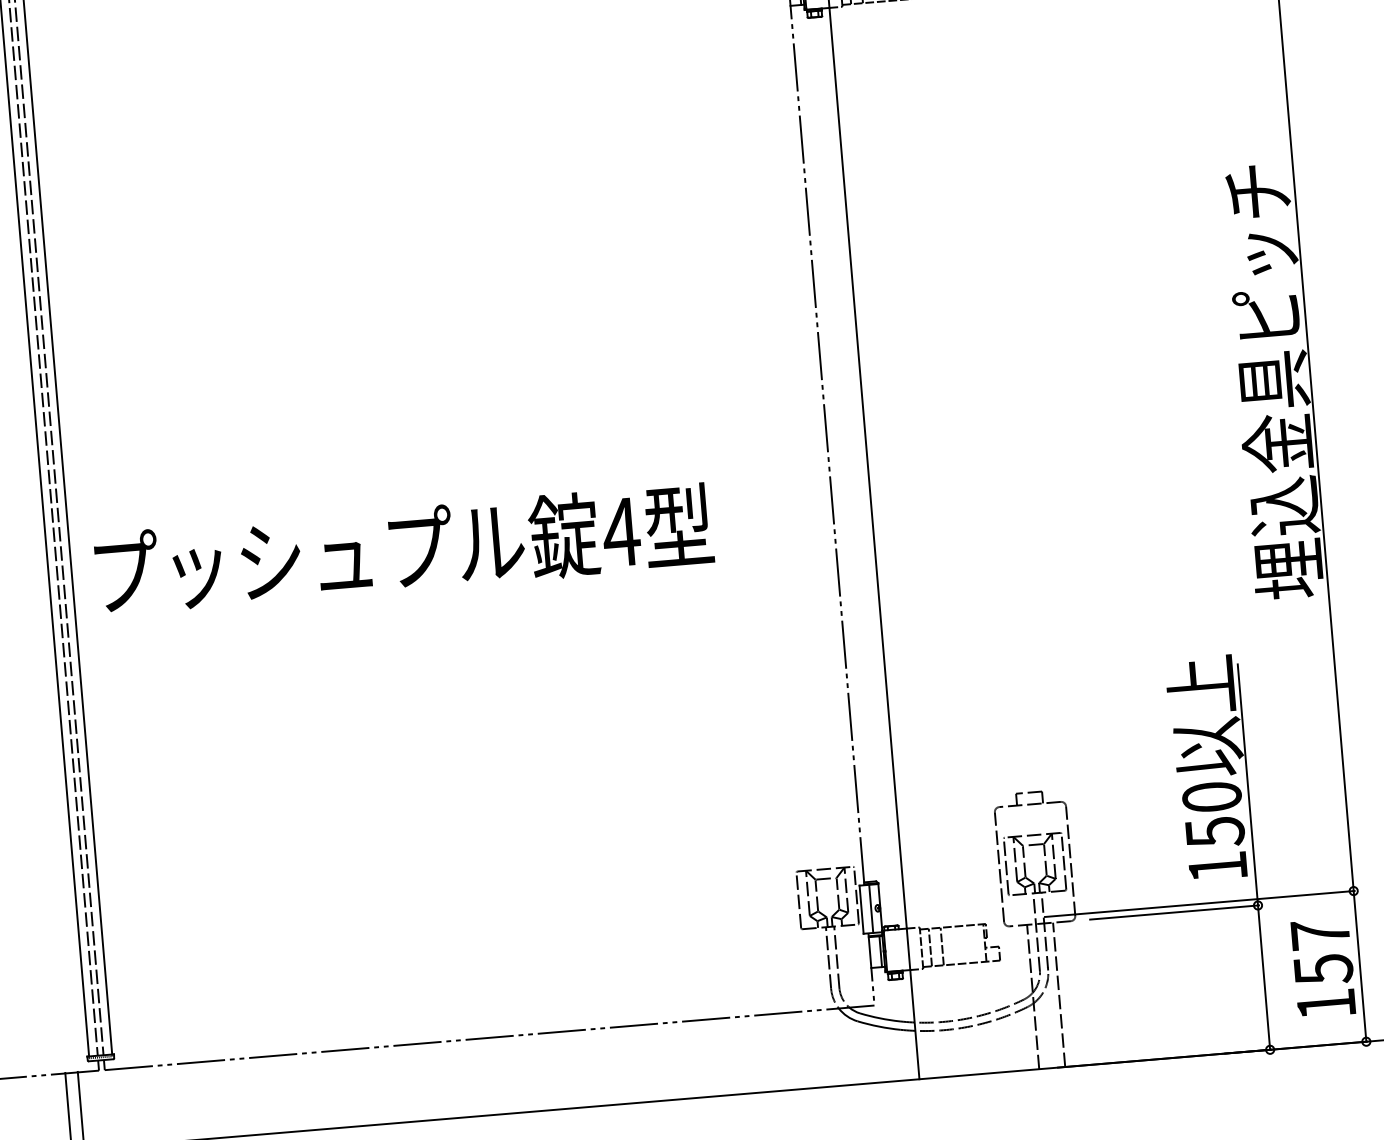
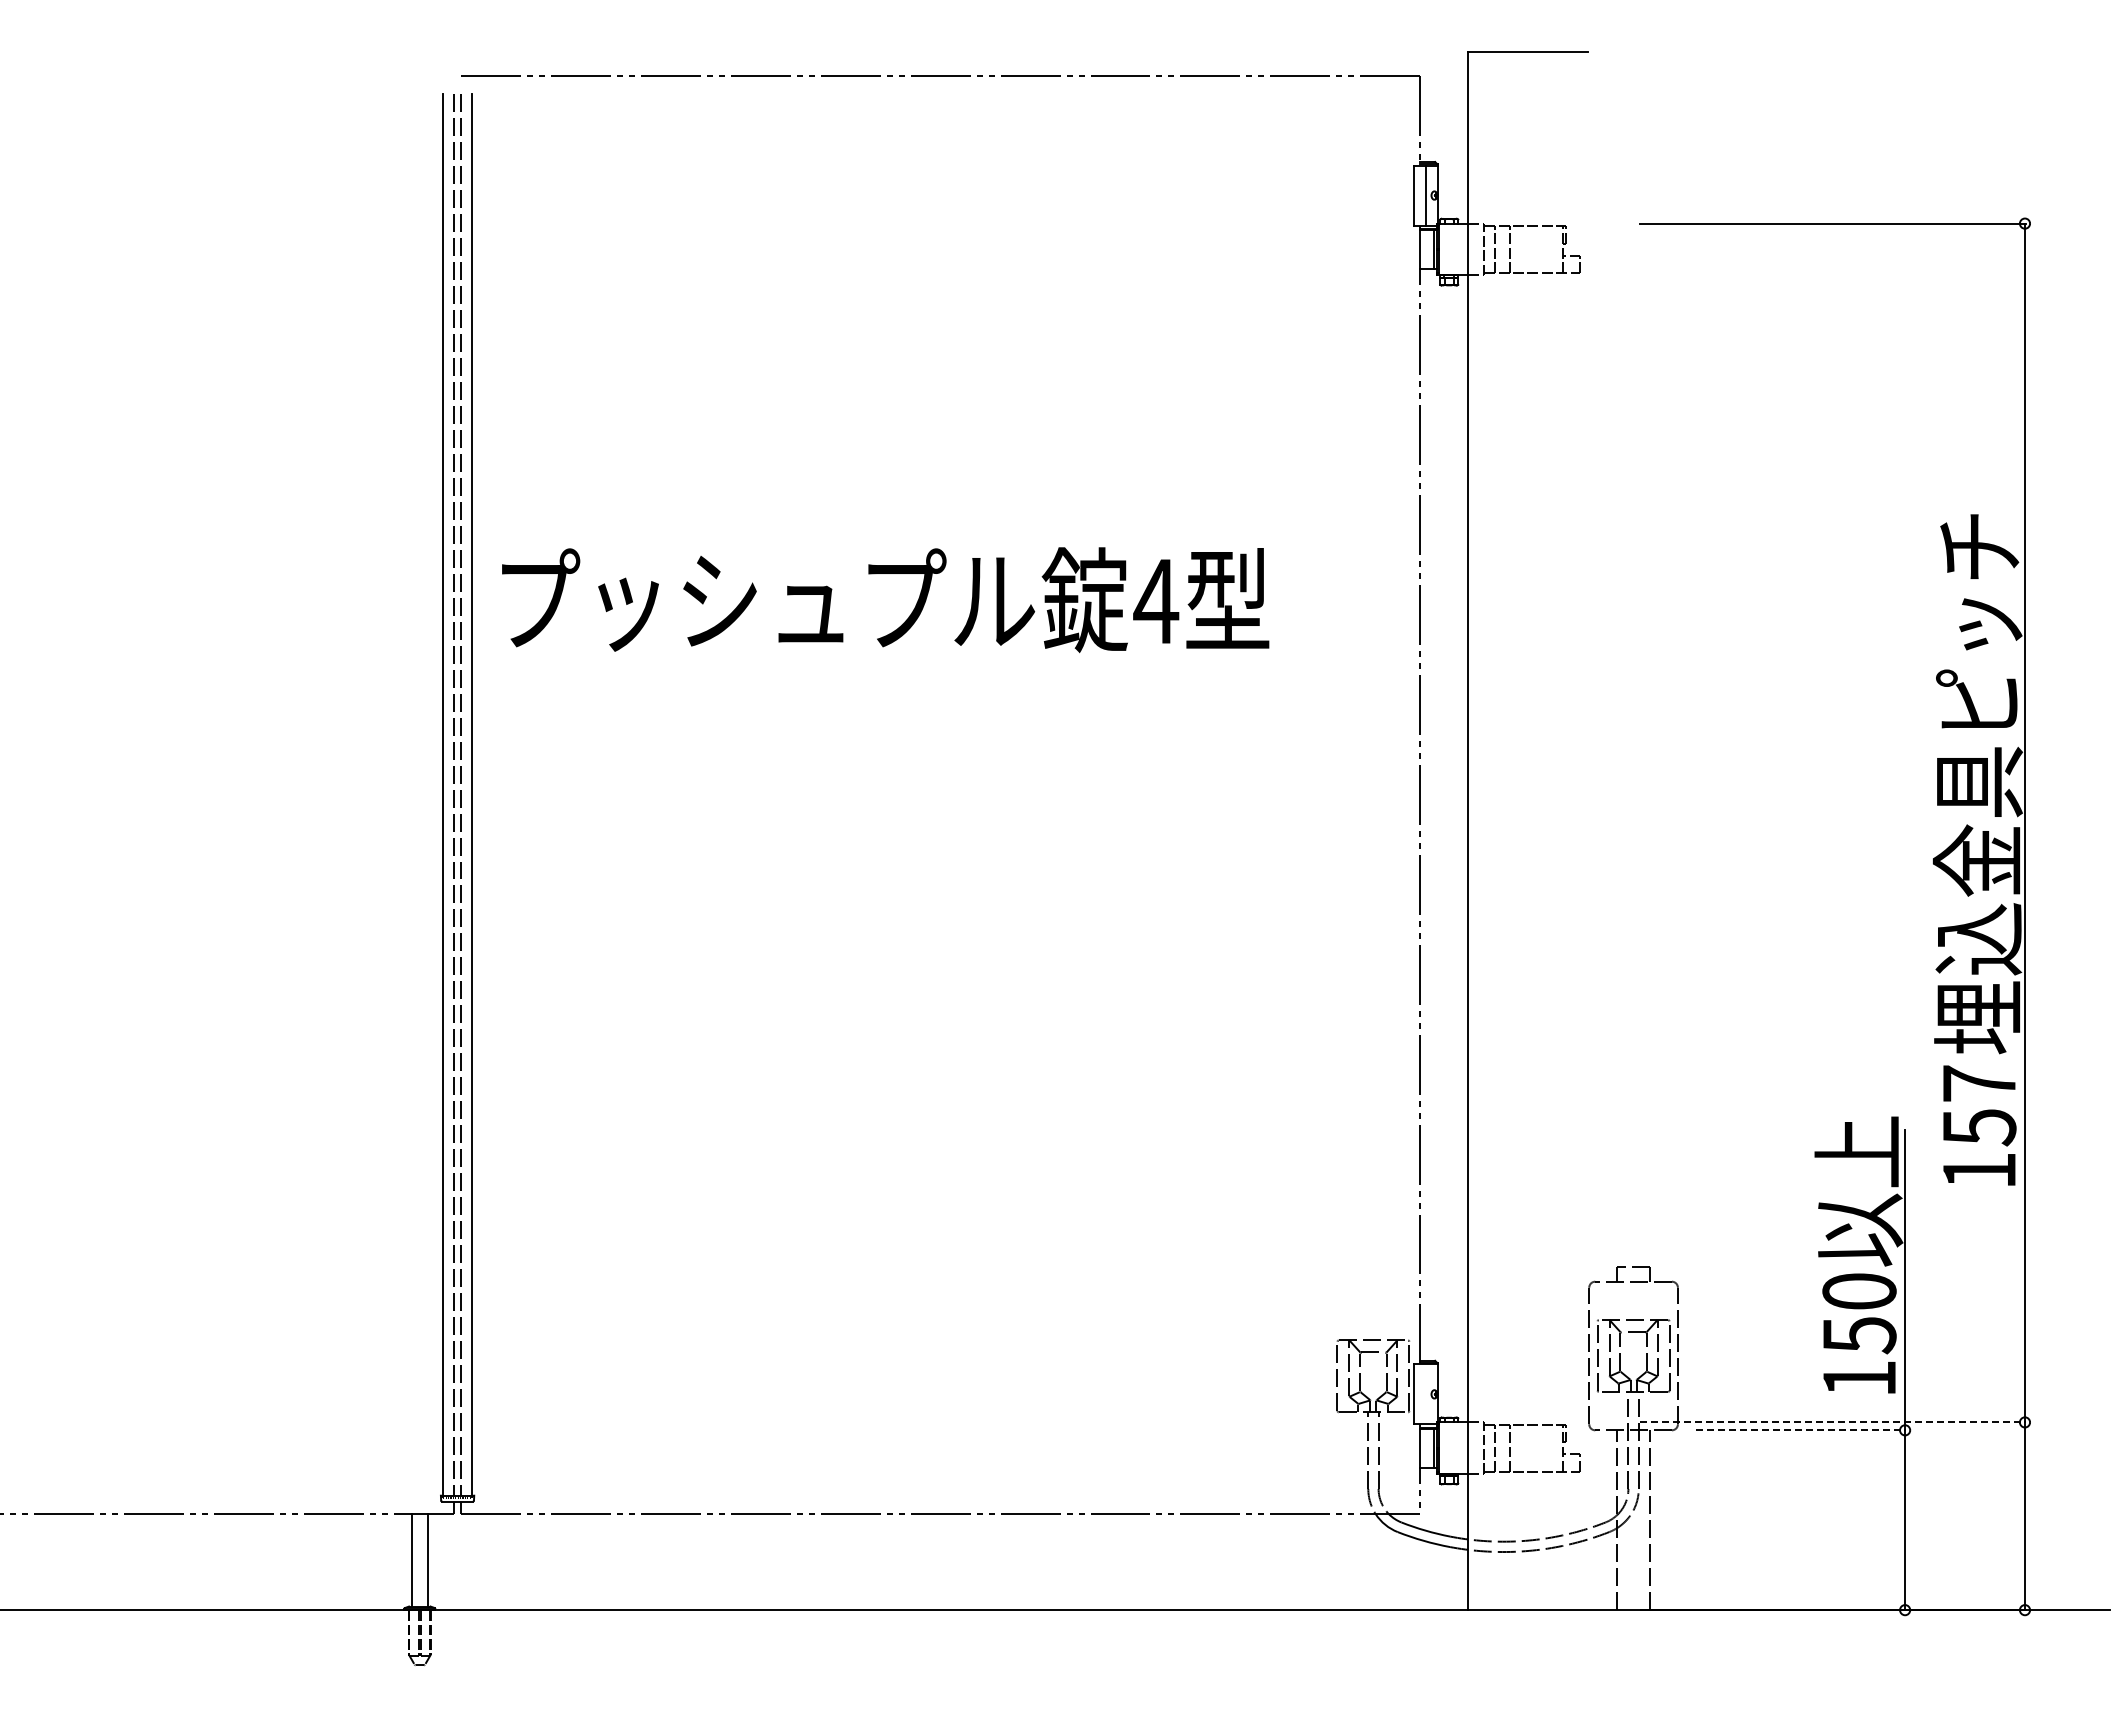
text: (404, 549) -> (885, 600), moved
line: (1200, 904) -> (1833, 1422), solid -> dashed
line: (871, 908) -> (1426, 1394), removed
line: (1174, 912) -> (1801, 1430), solid -> dashed
text: (1323, 968) -> (1979, 1125), moved

